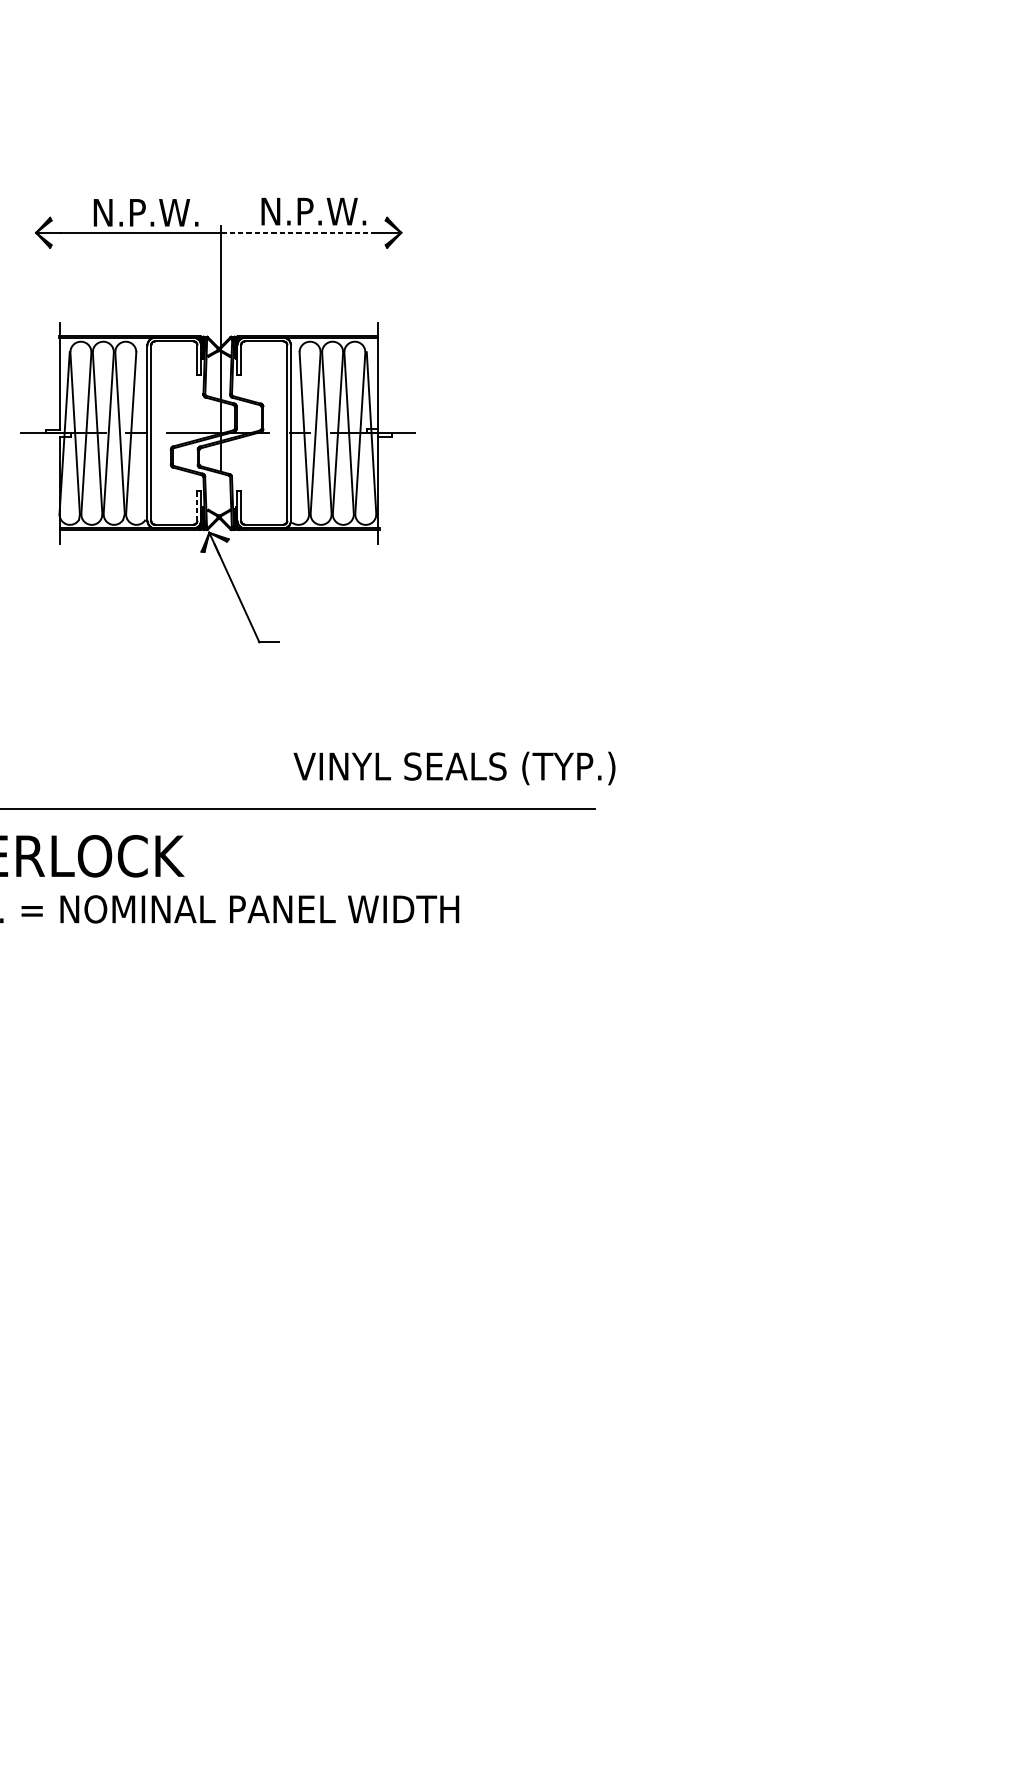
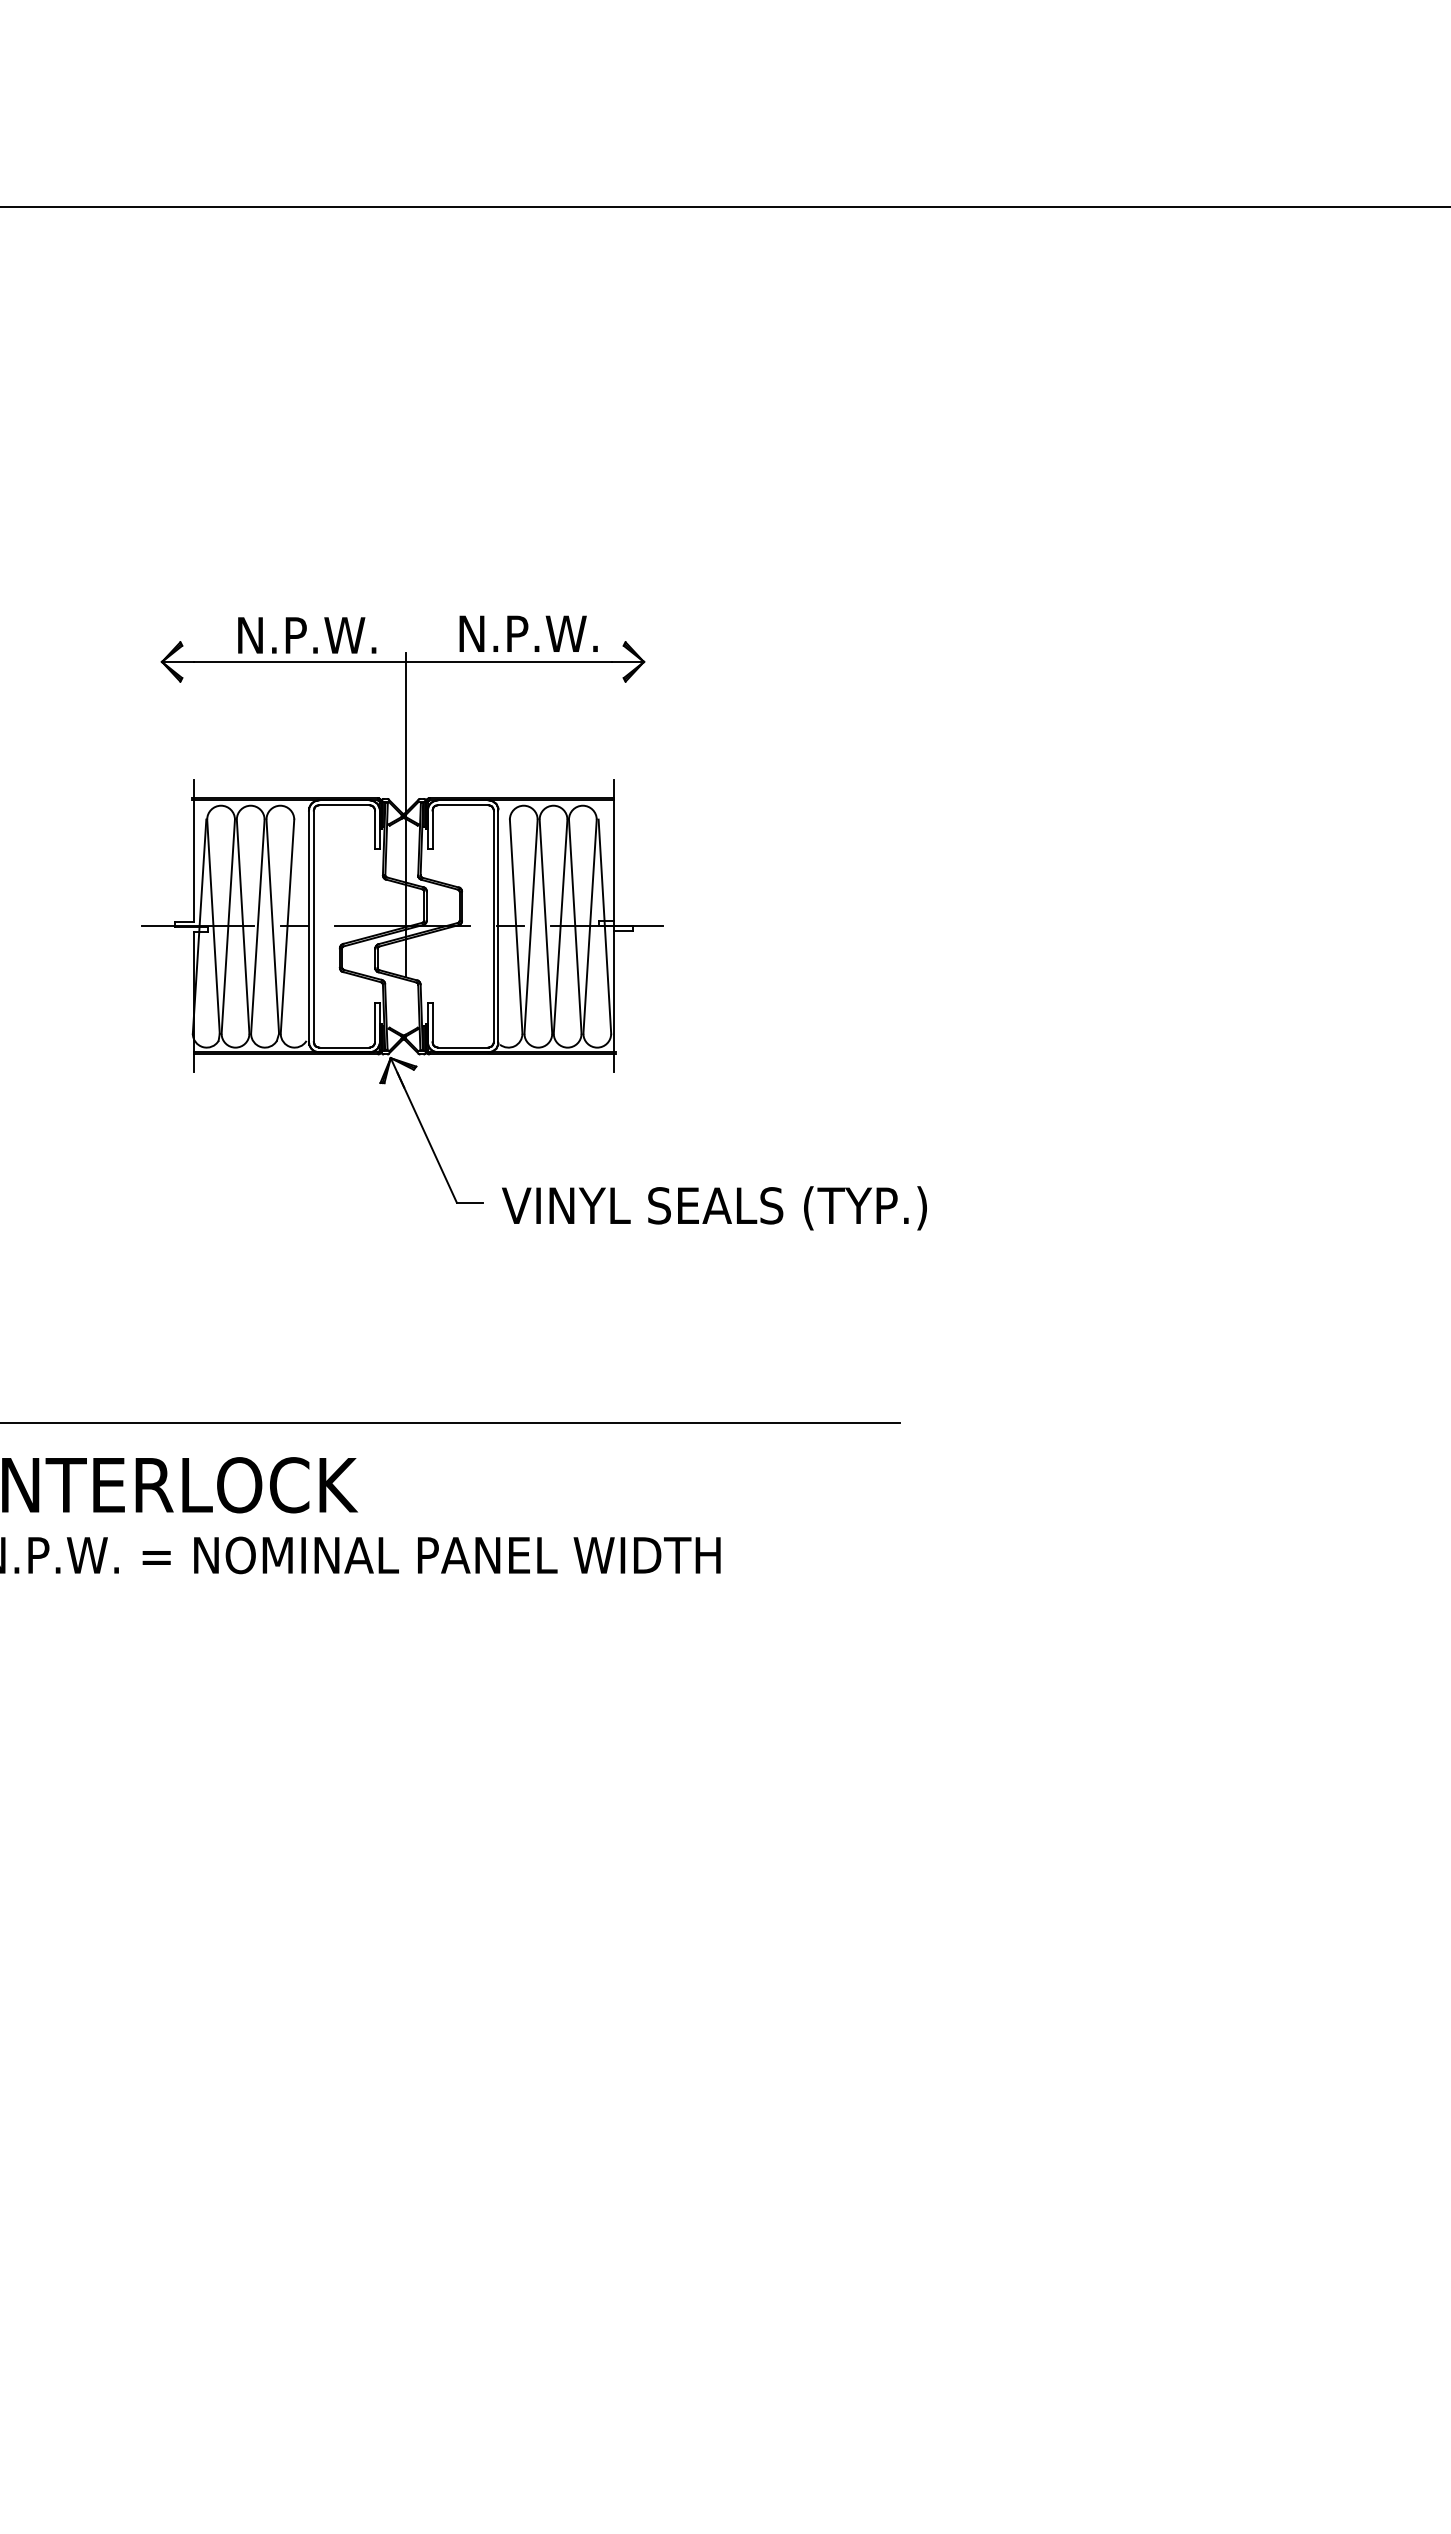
line: (298, 232) -> (508, 661), dashed -> solid
line: (197, 506) -> (374, 1023), dashed -> solid
text: (454, 768) -> (714, 1208), moved

